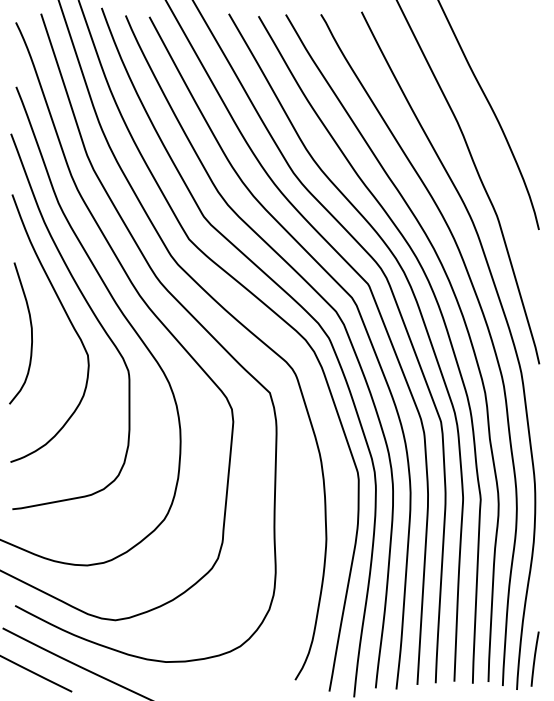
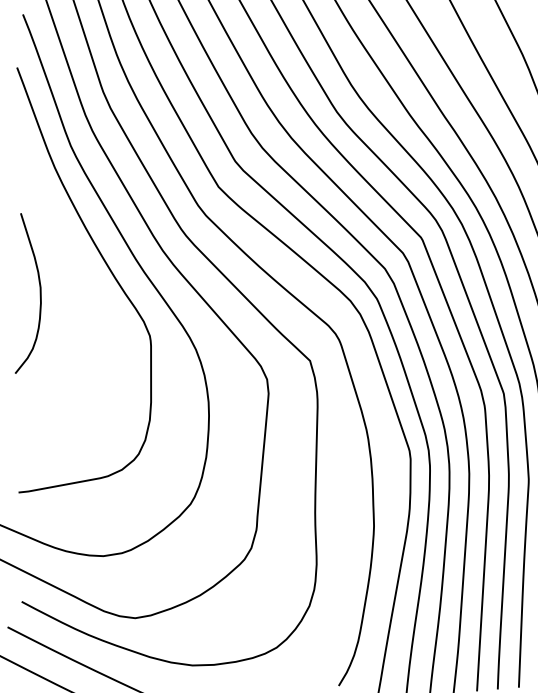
curve: (67, 318) -> (80, 276), removed

